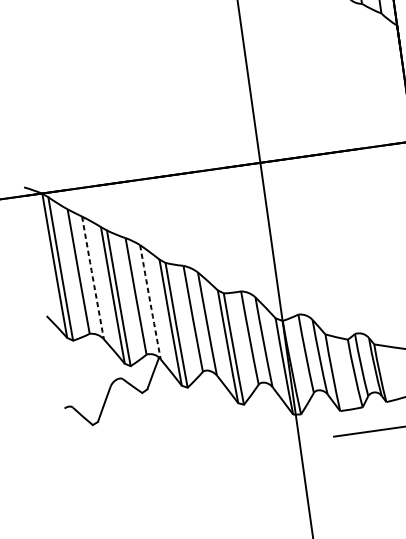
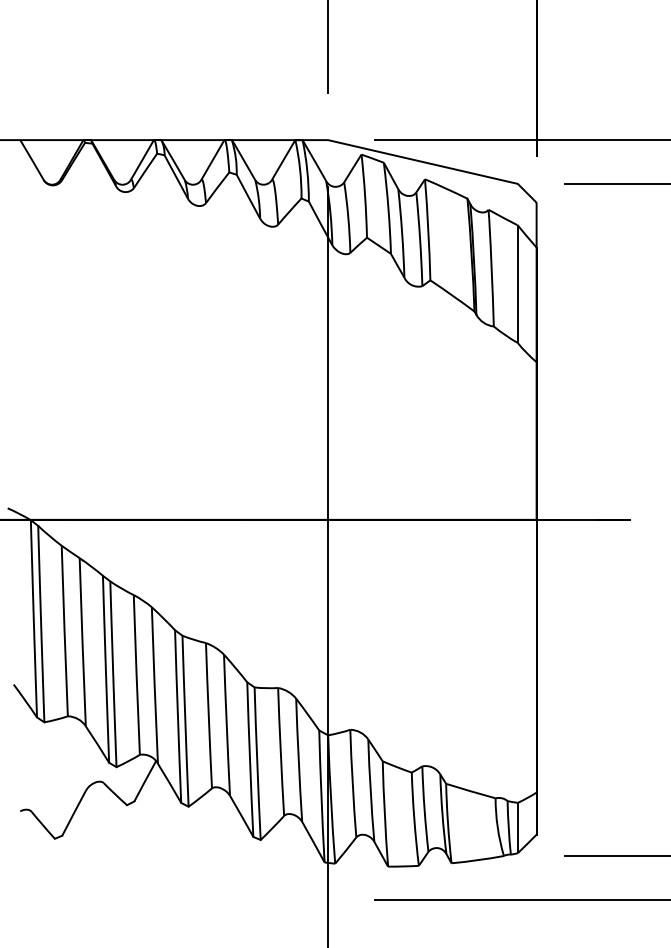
arc: (92, 278) -> (82, 642), dashed -> solid
arc: (150, 302) -> (154, 685), dashed -> solid

